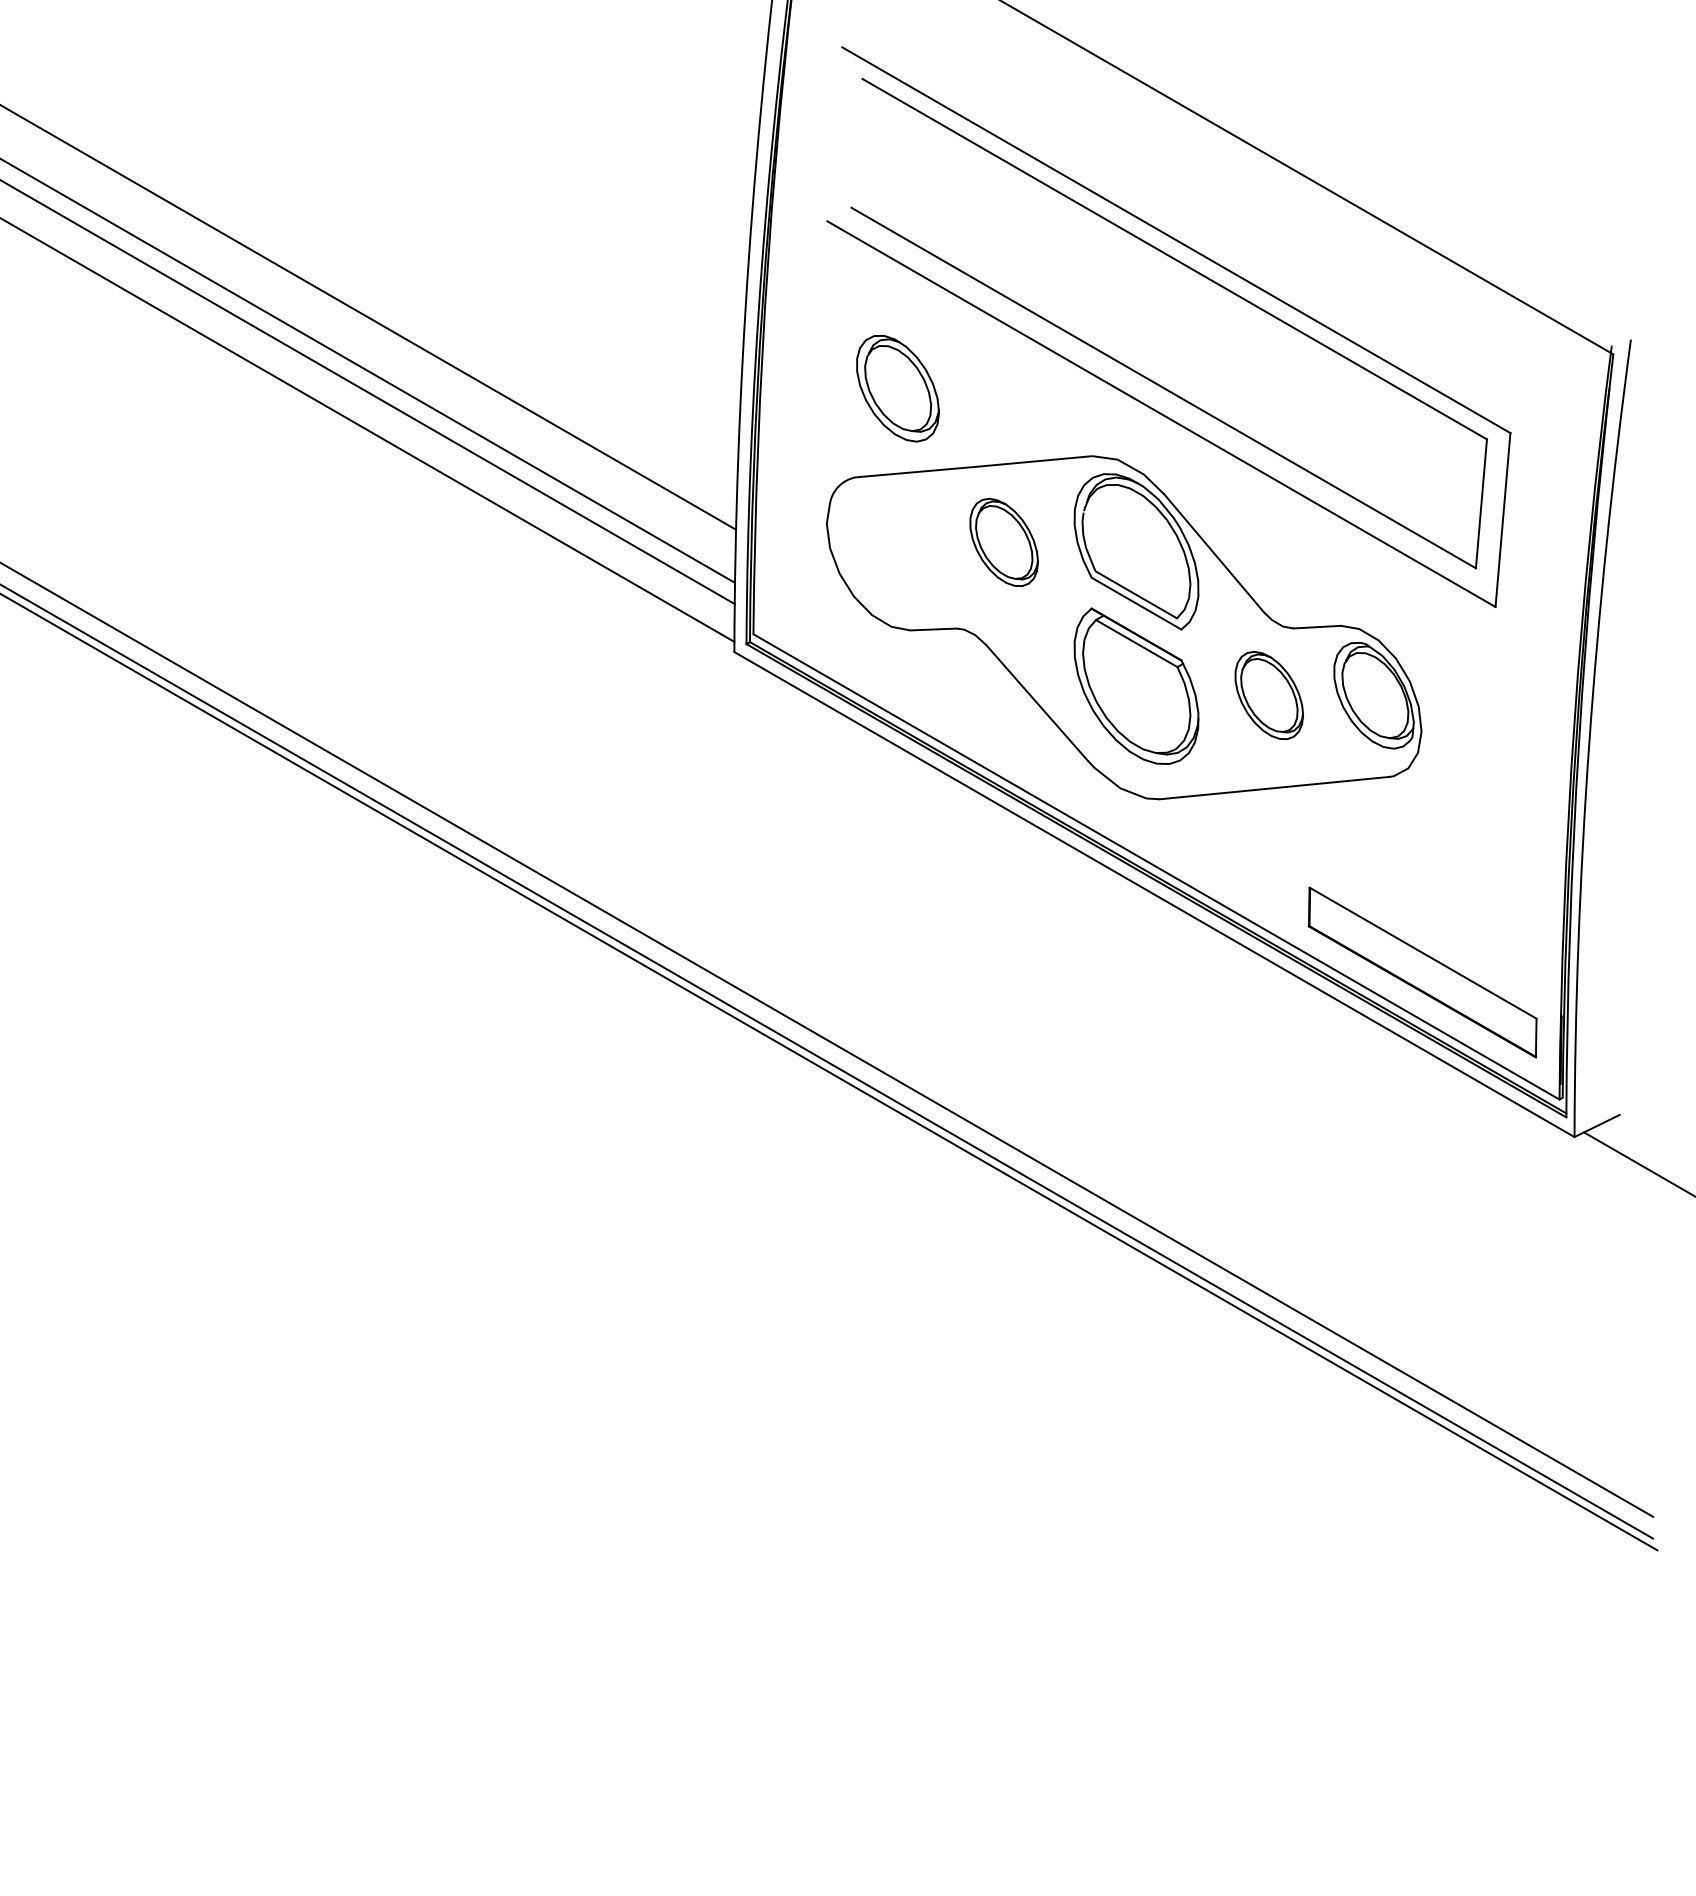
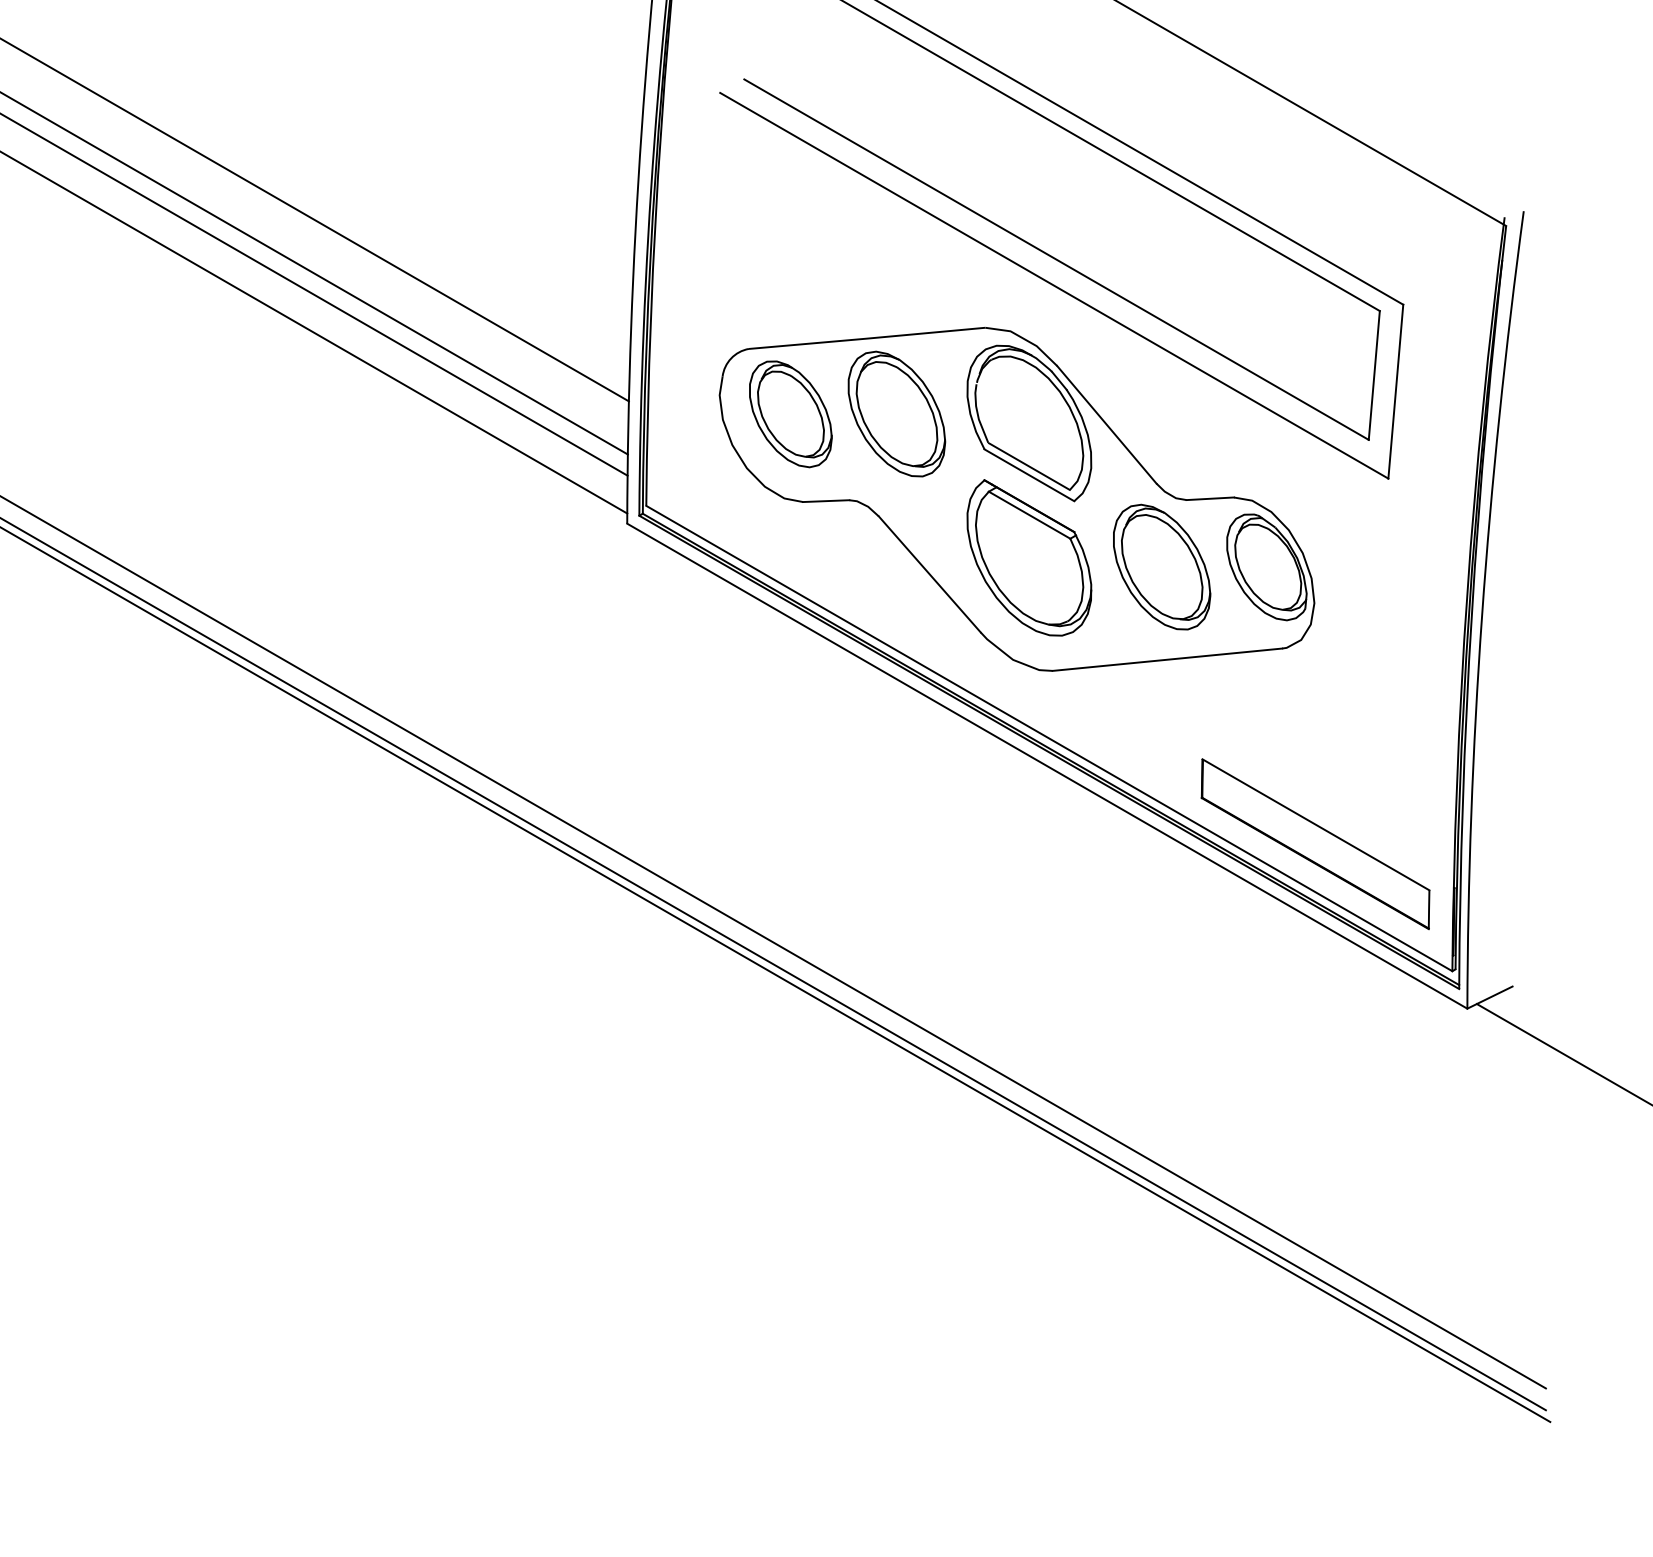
part: (897, 388) -> (790, 414), moved
part: (1004, 542) -> (897, 414), size x1.43
part: (1269, 695) -> (1162, 567), size x1.43

